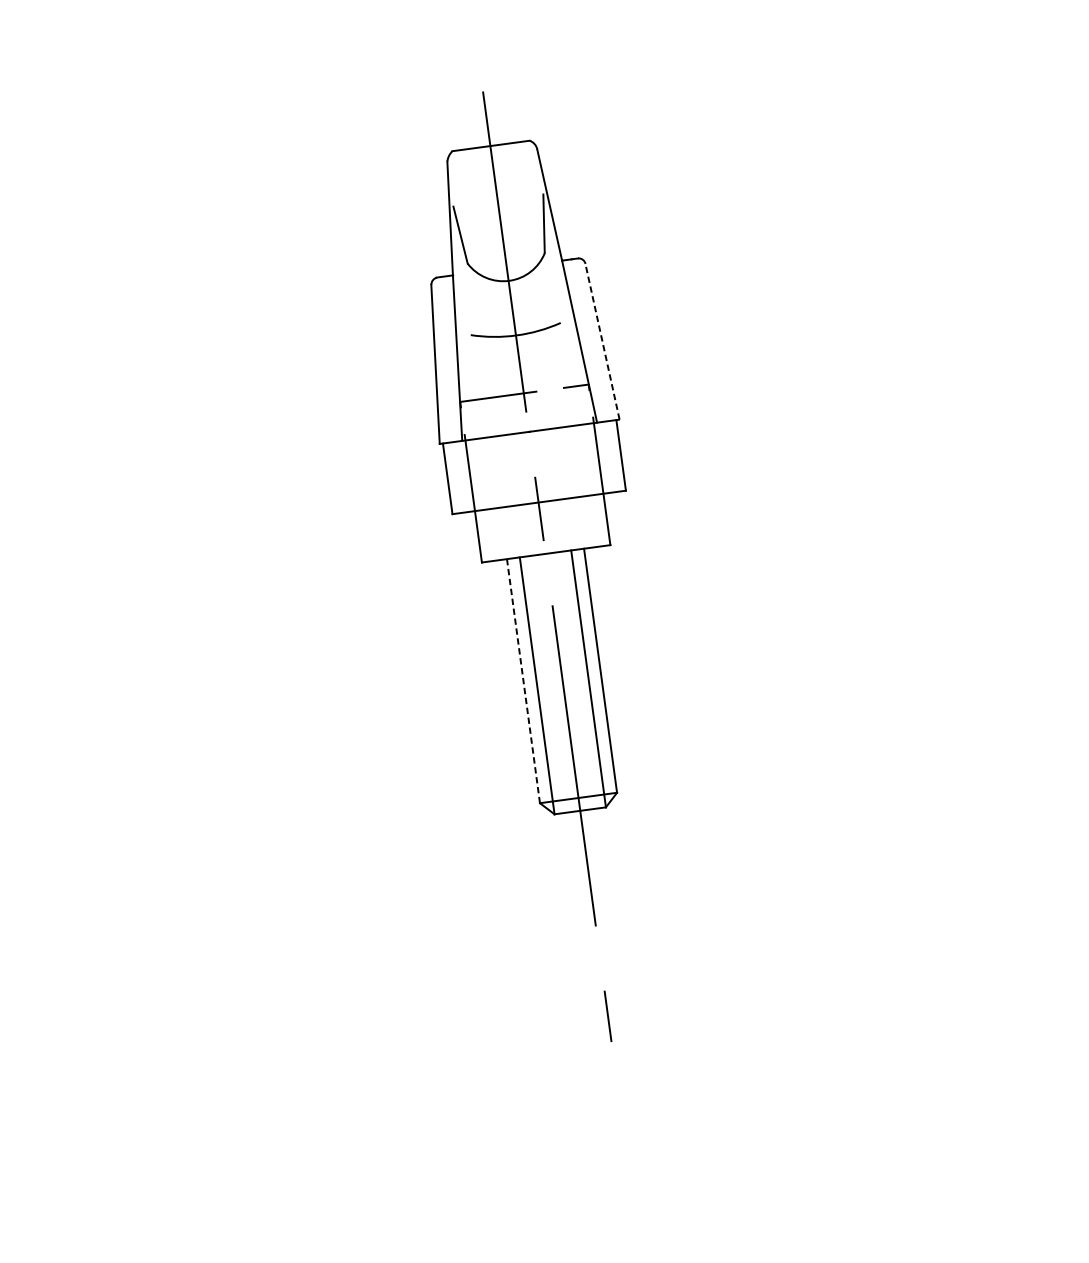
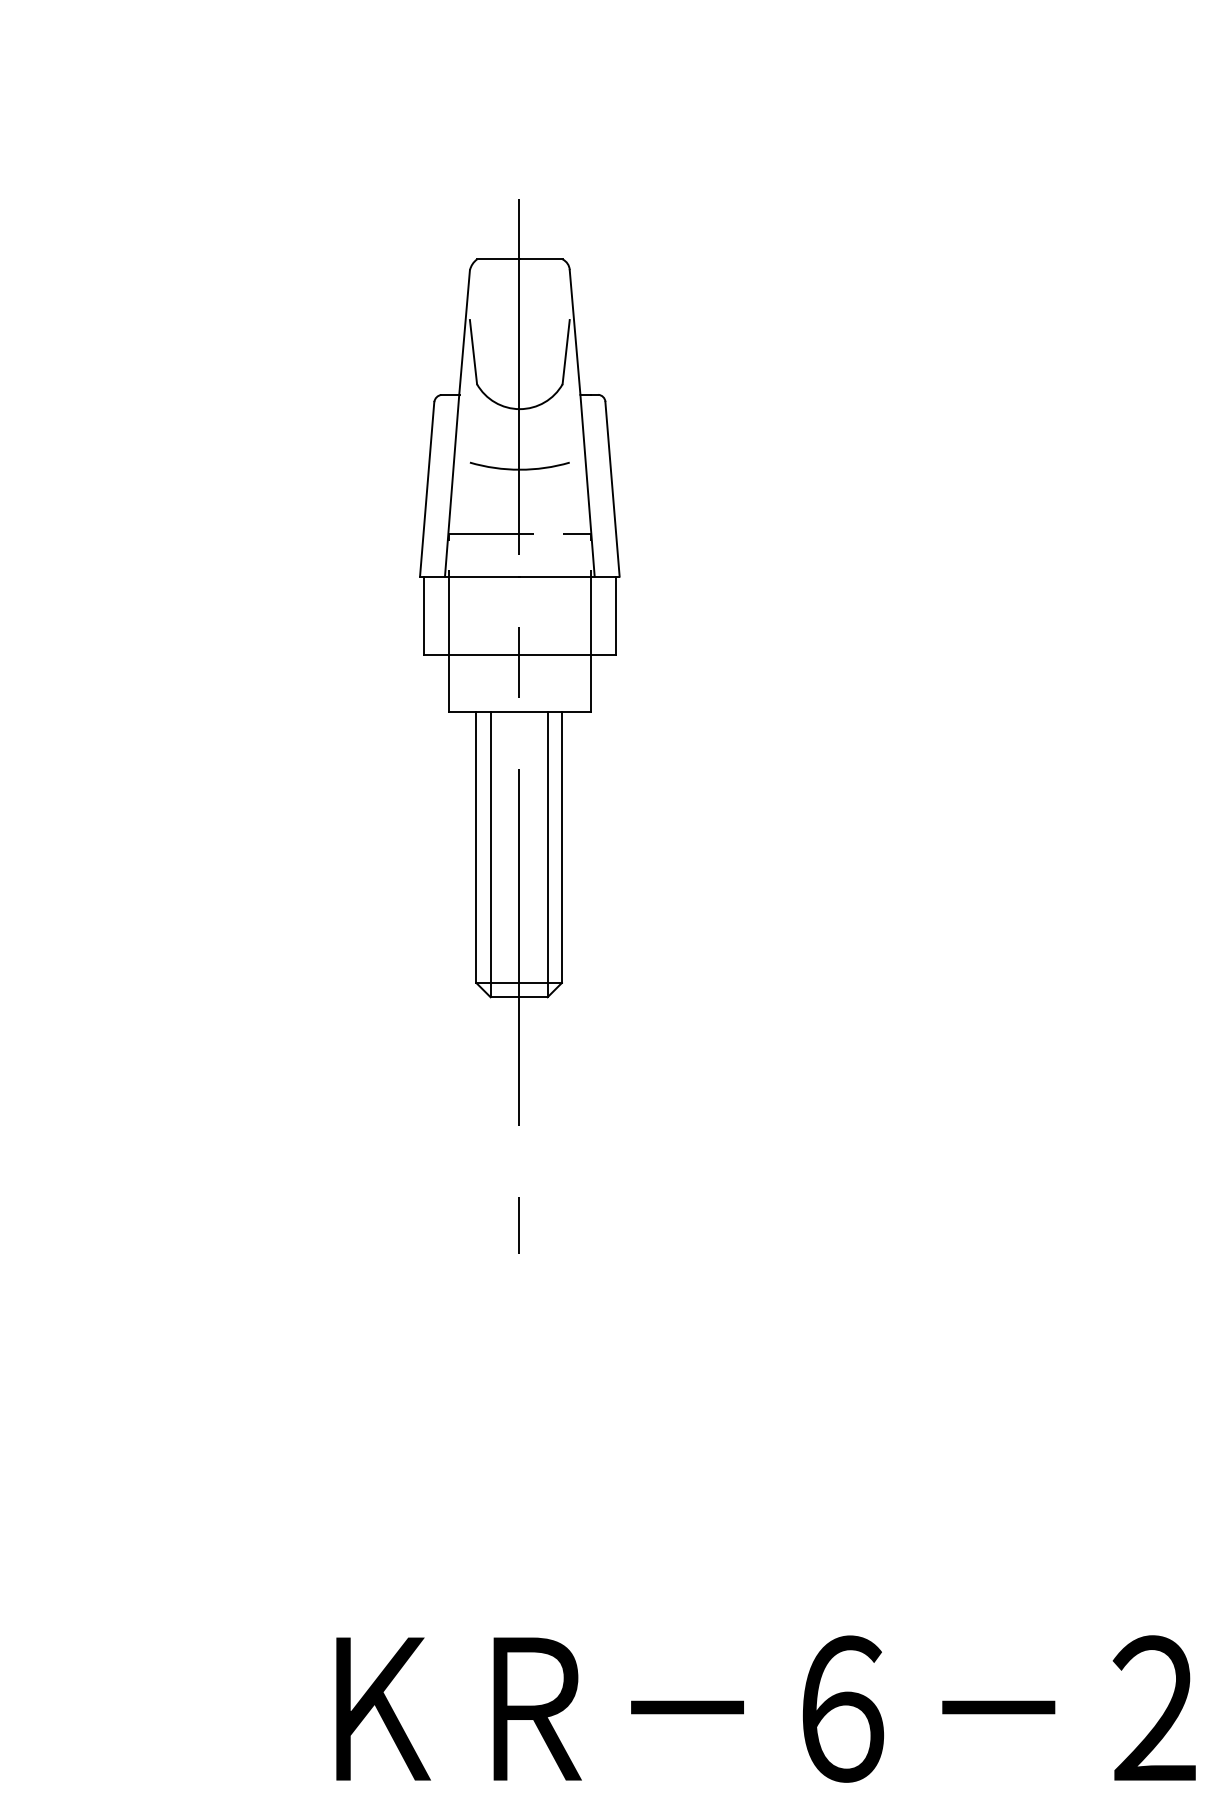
line: (602, 341) -> (612, 489), dashed -> solid
line: (523, 681) -> (476, 847), dashed -> solid

